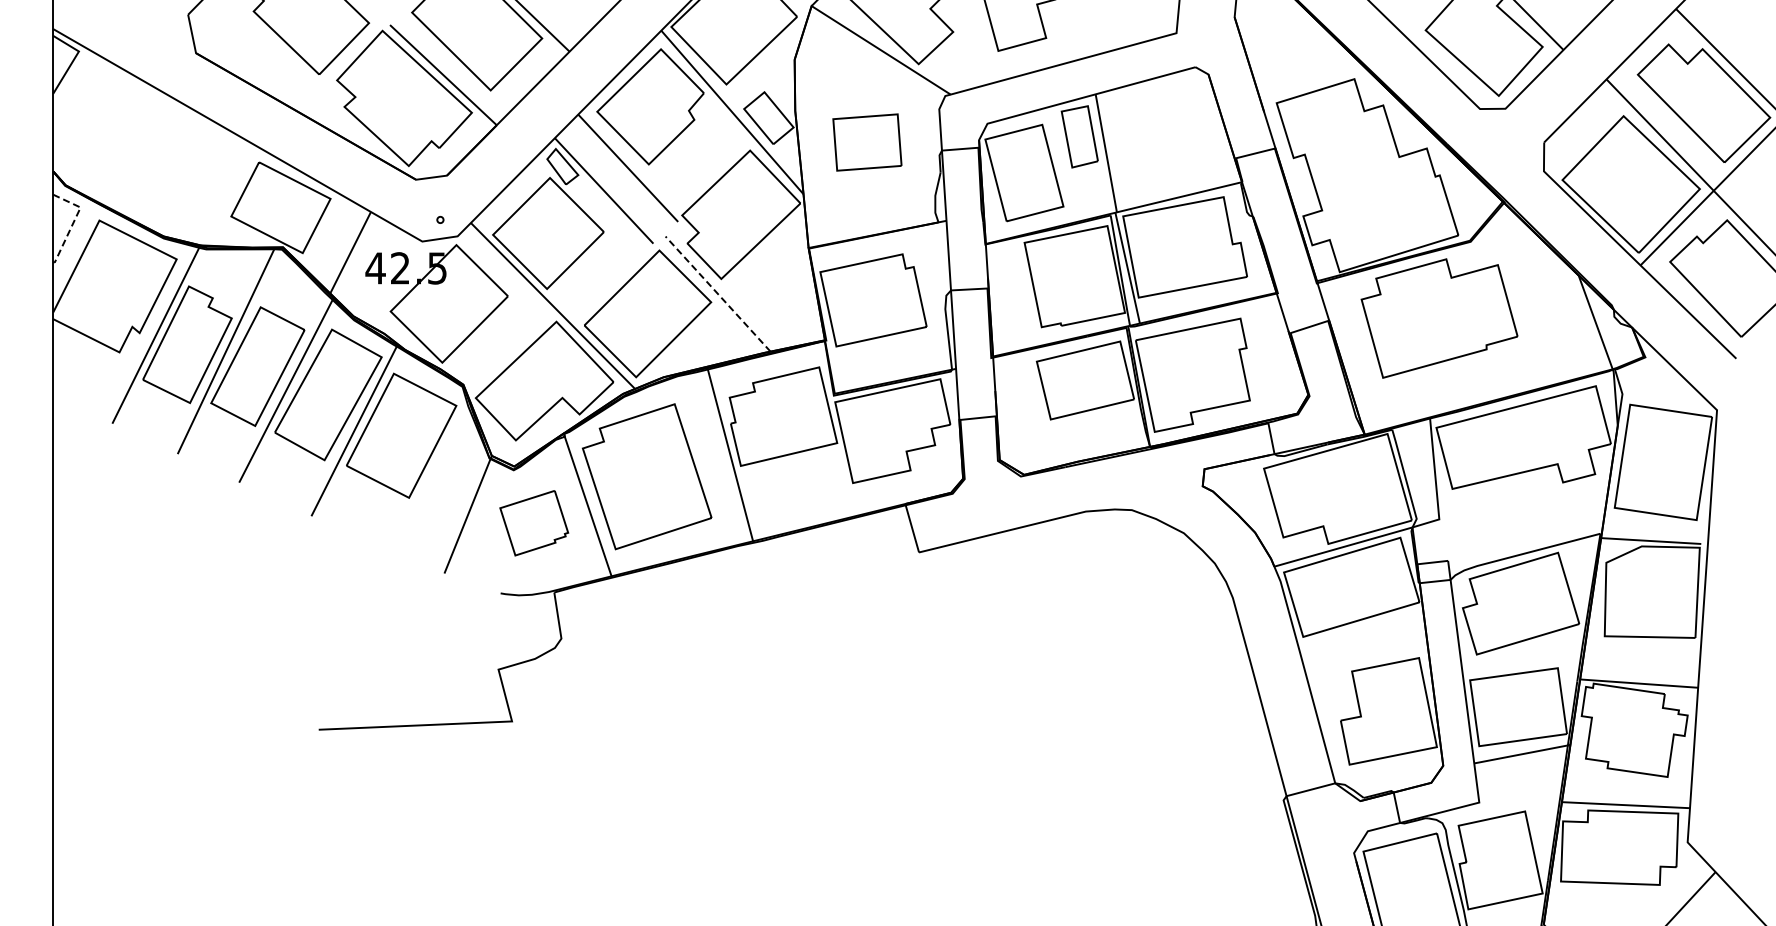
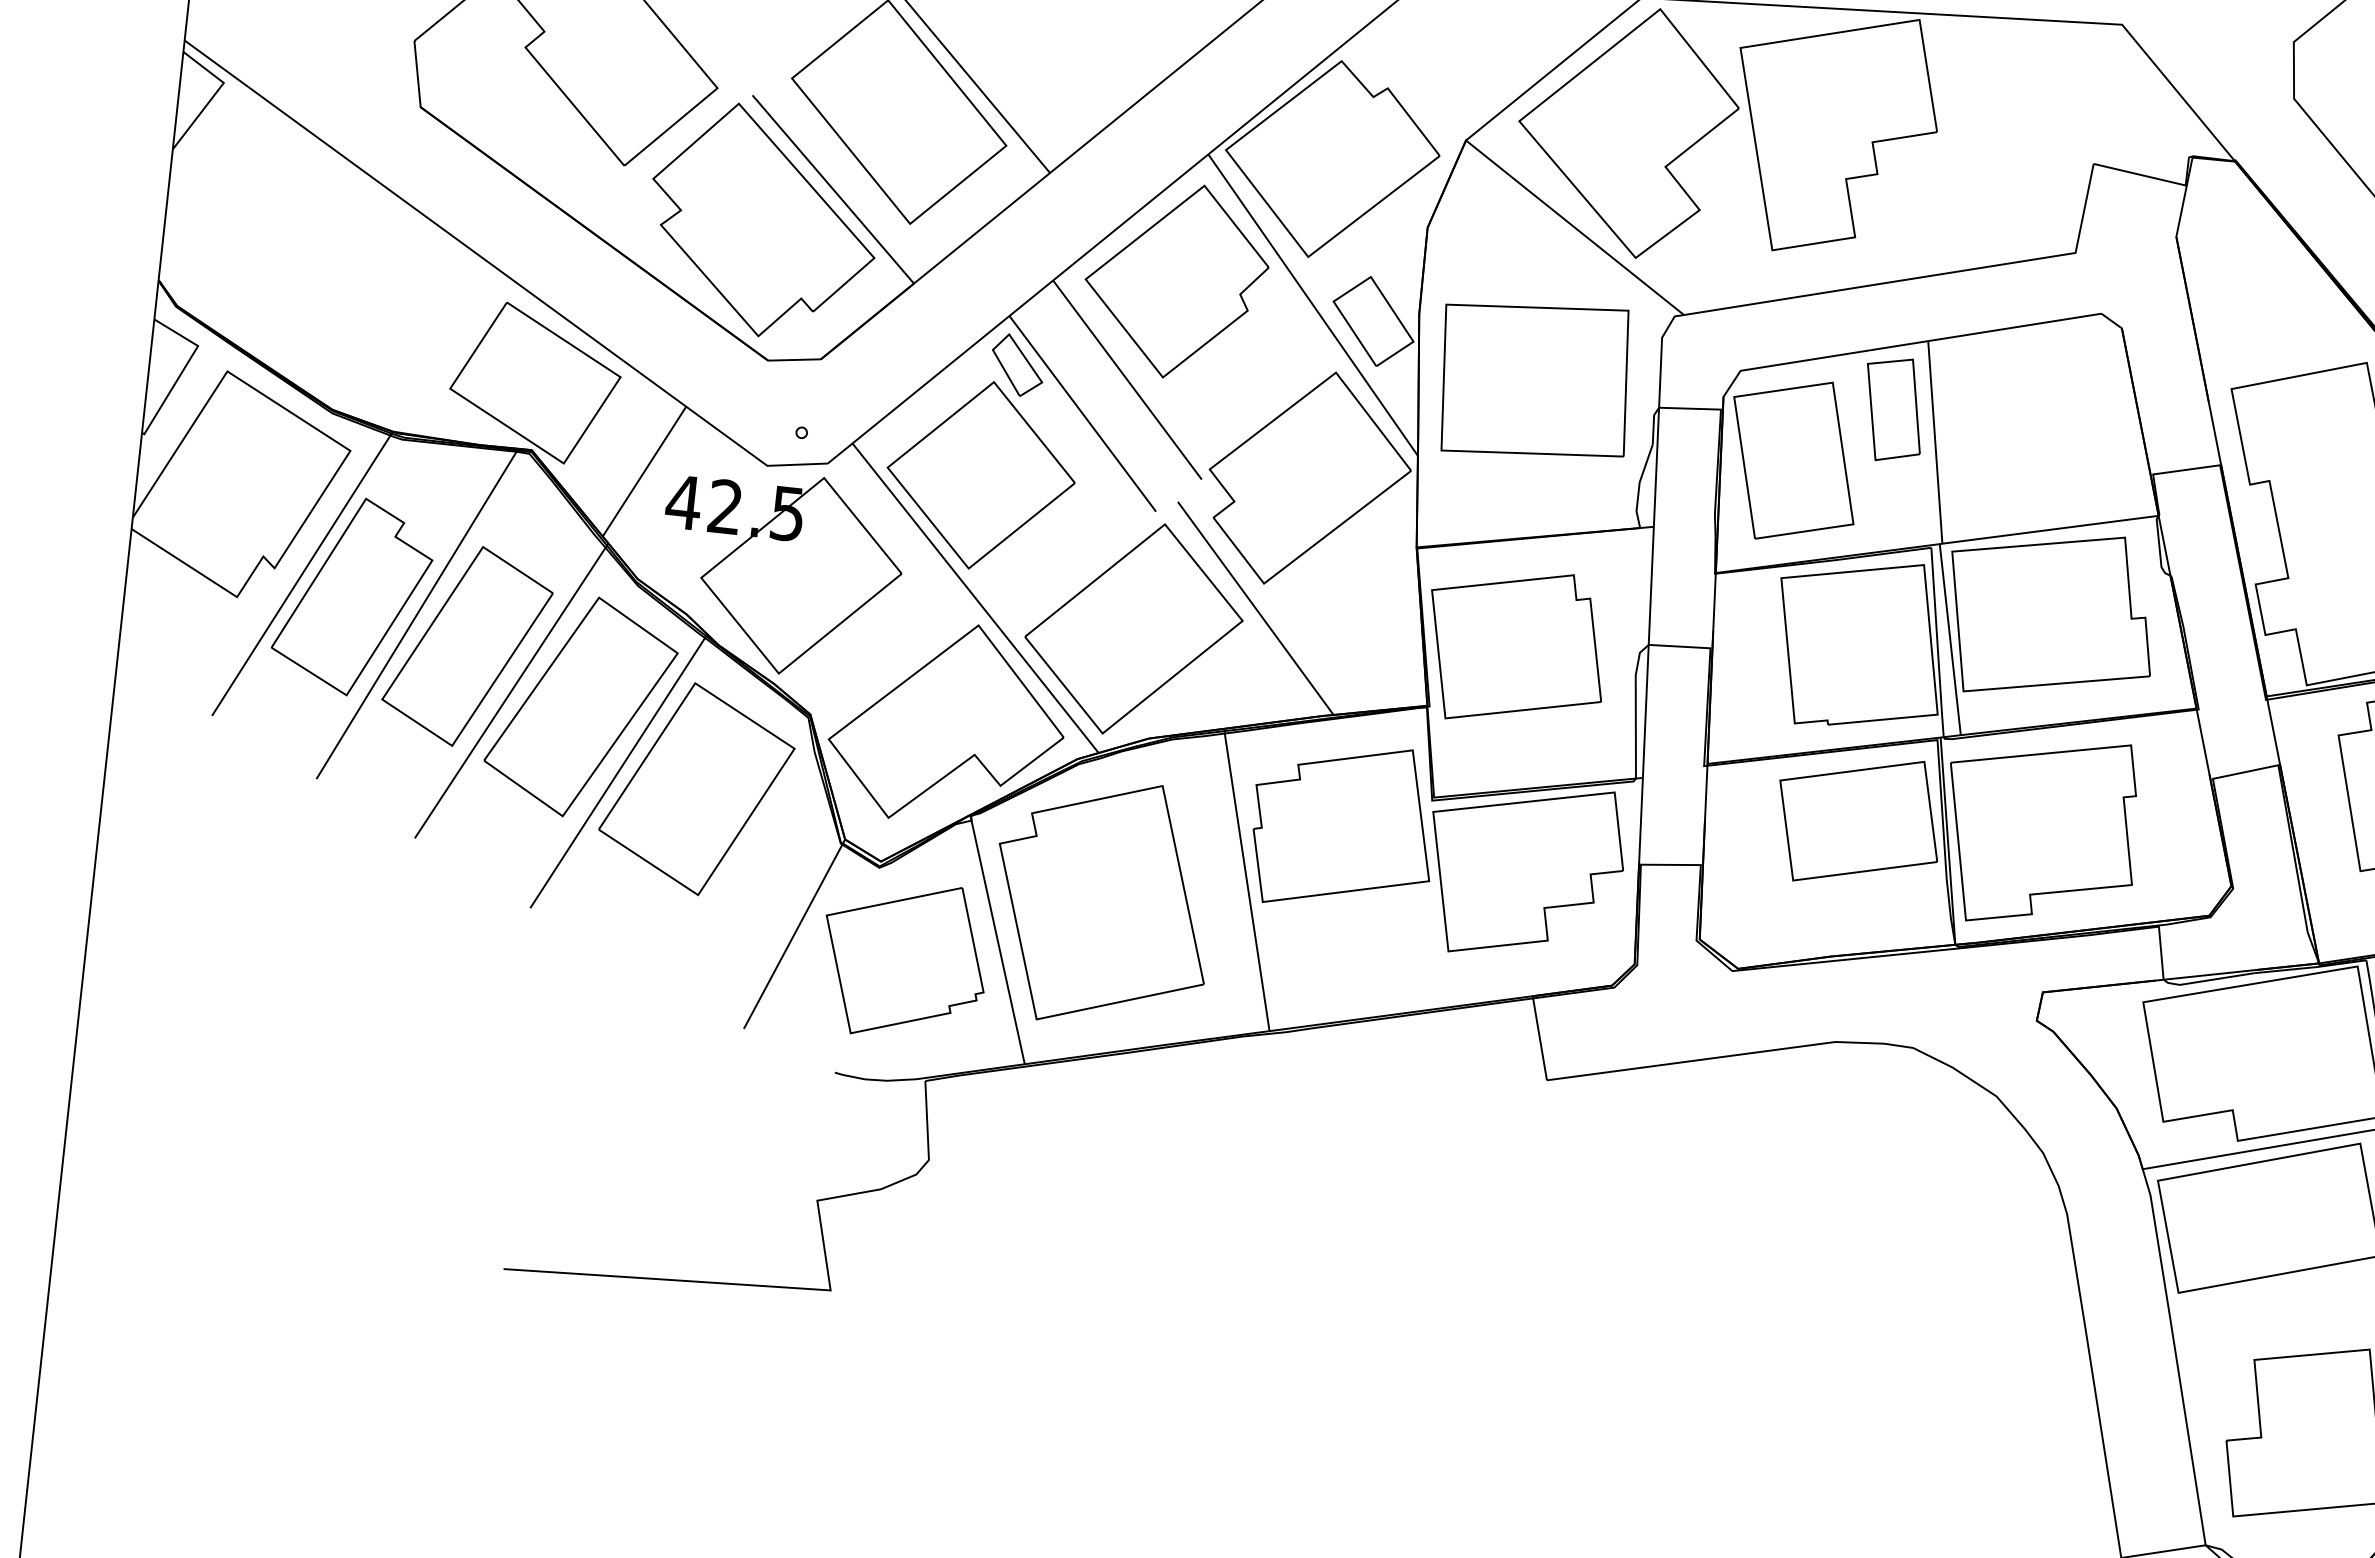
part: (867, 142) -> (1535, 380), size x1.67
line: (73, 222) -> (183, 369), dashed -> solid
line: (718, 294) -> (1256, 609), dashed -> solid
part: (533, 523) -> (902, 960), size x1.43

